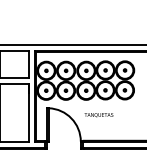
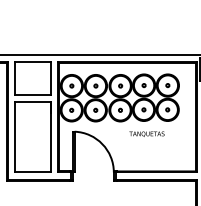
text: (98, 114) -> (146, 133), moved

